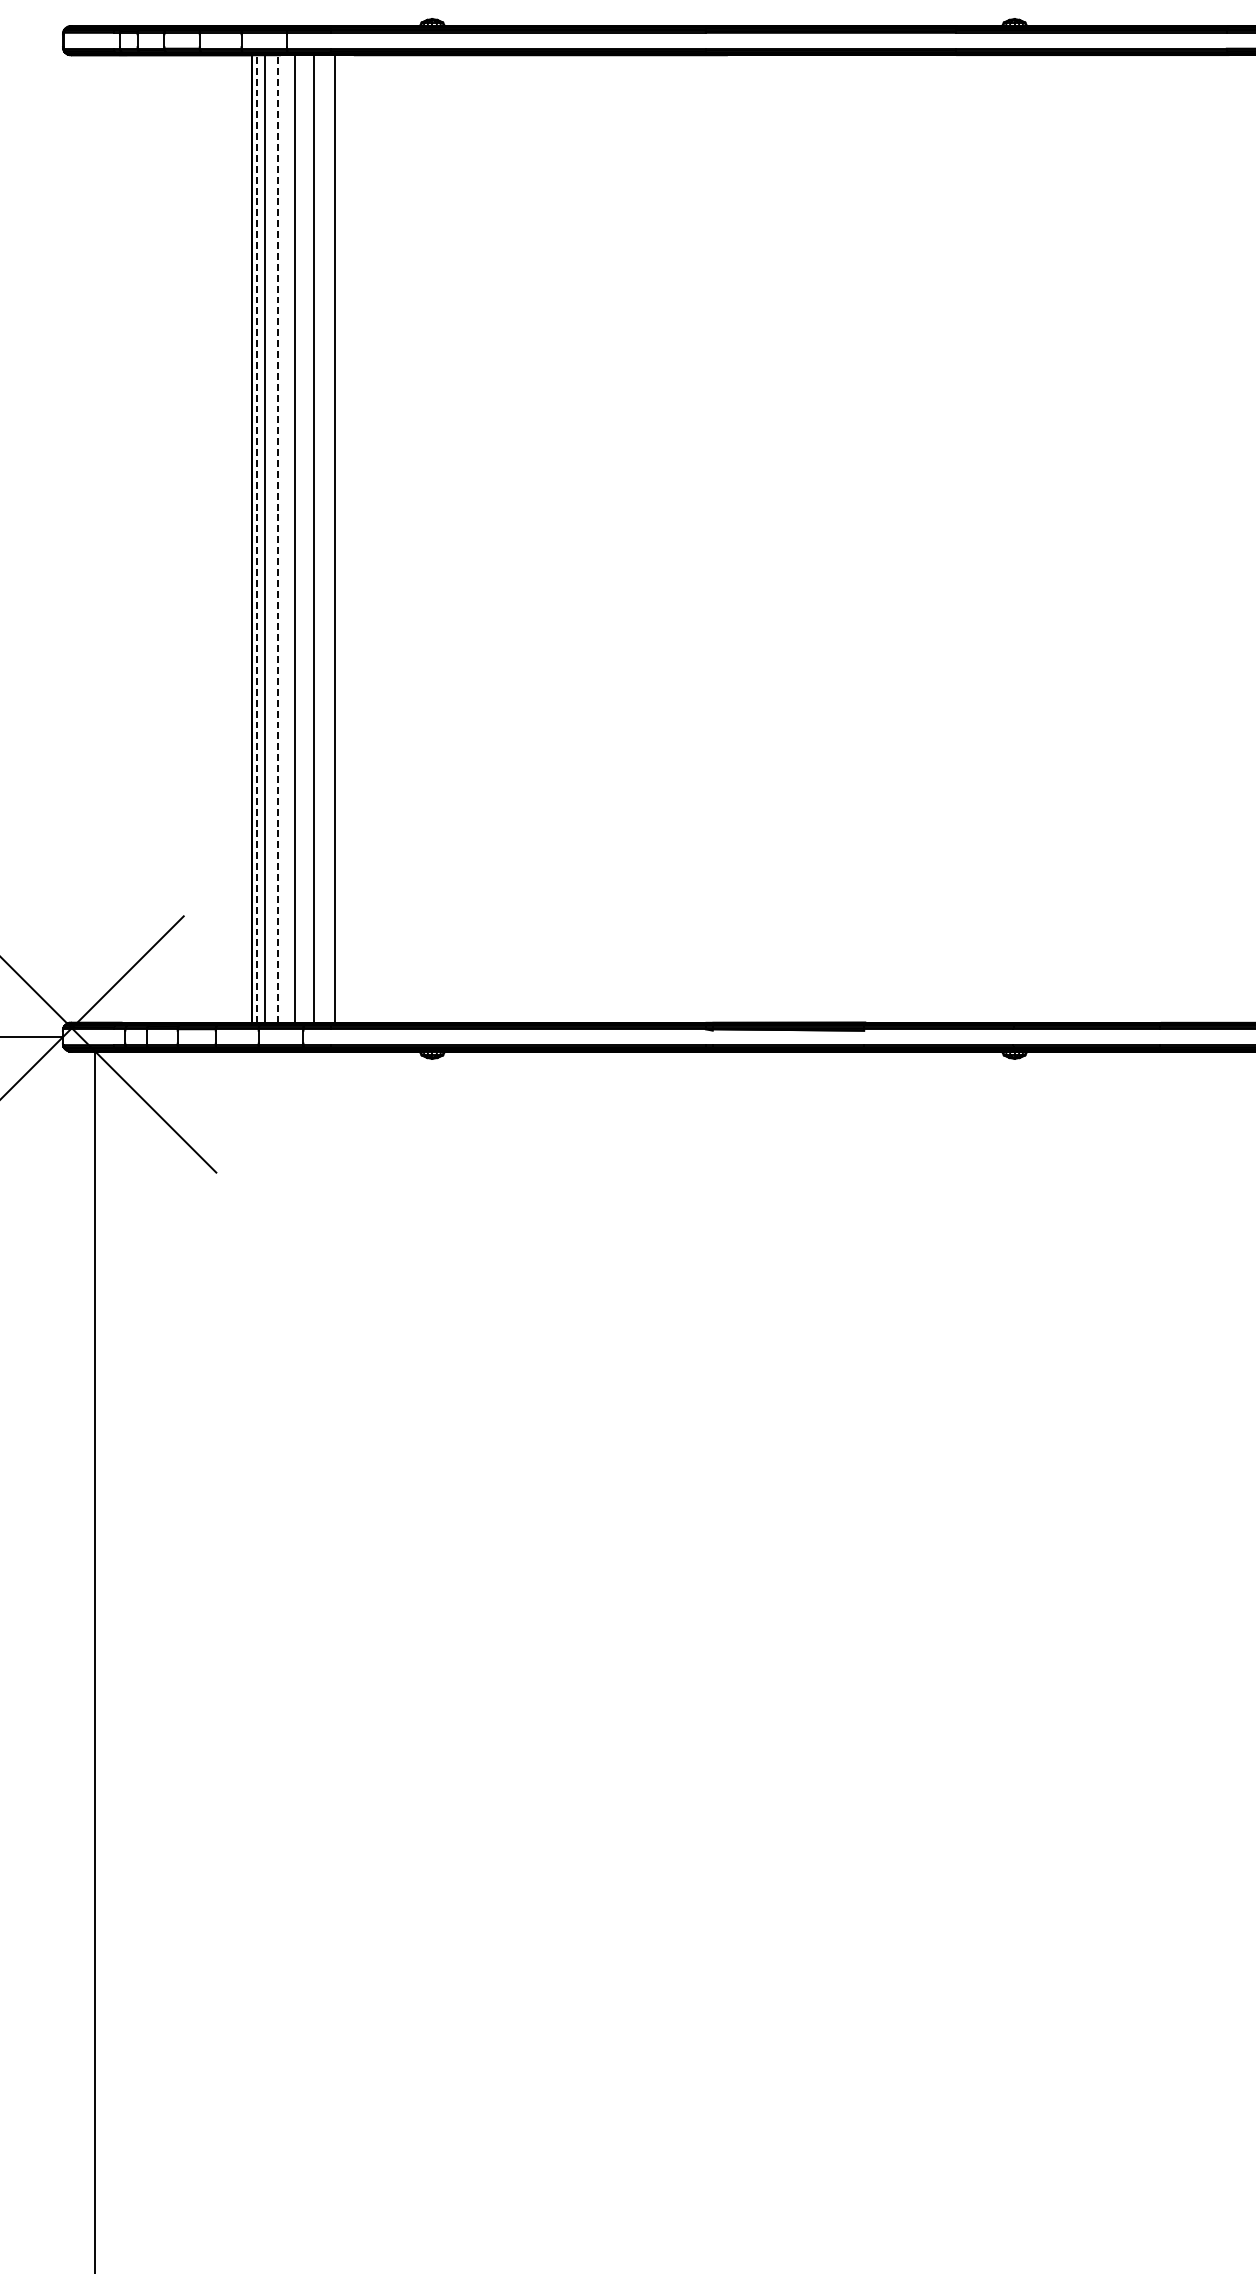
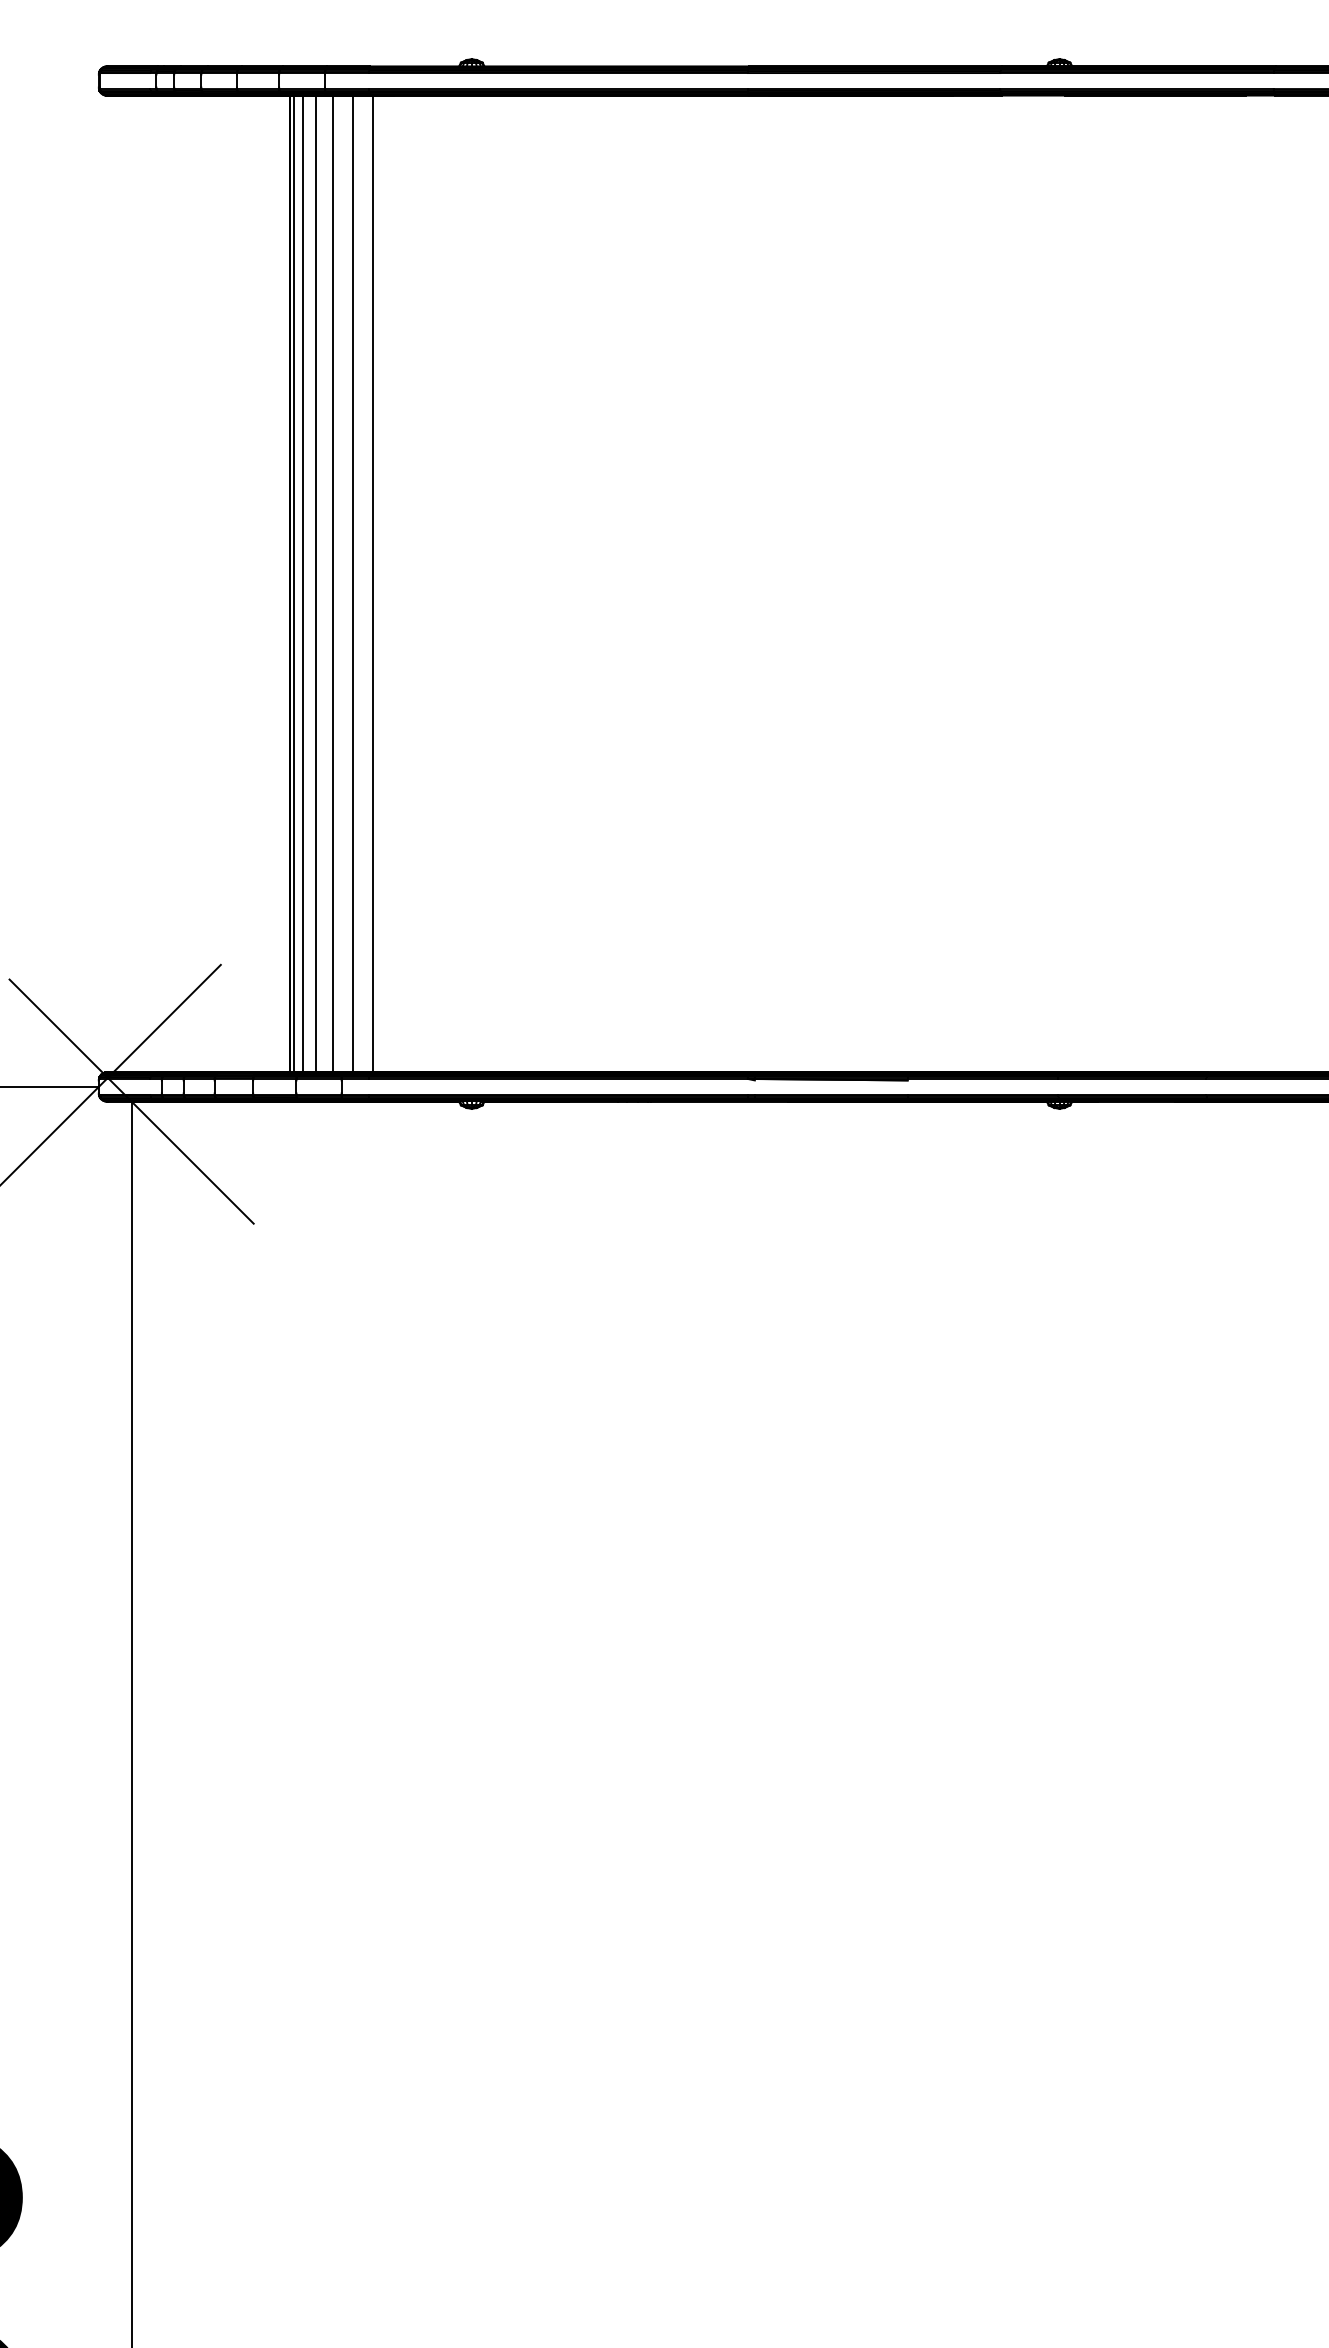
line: (256, 538) -> (294, 583), dashed -> solid
line: (278, 538) -> (316, 583), dashed -> solid

